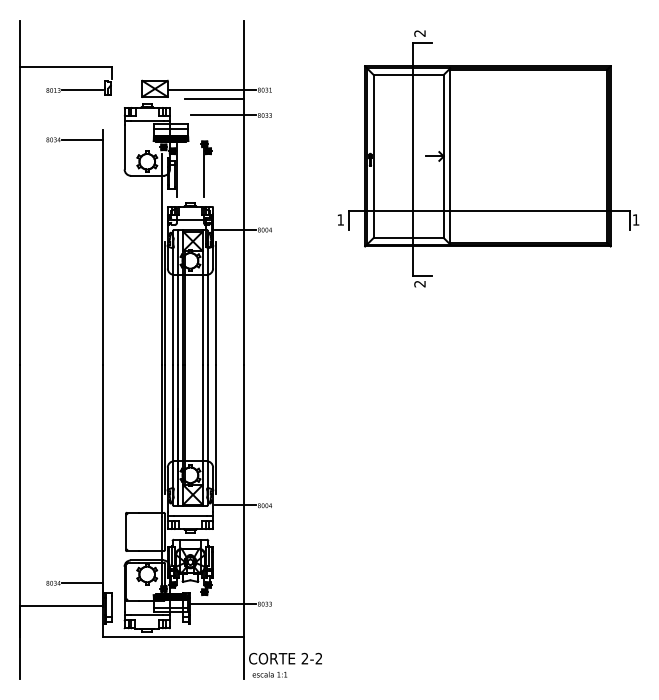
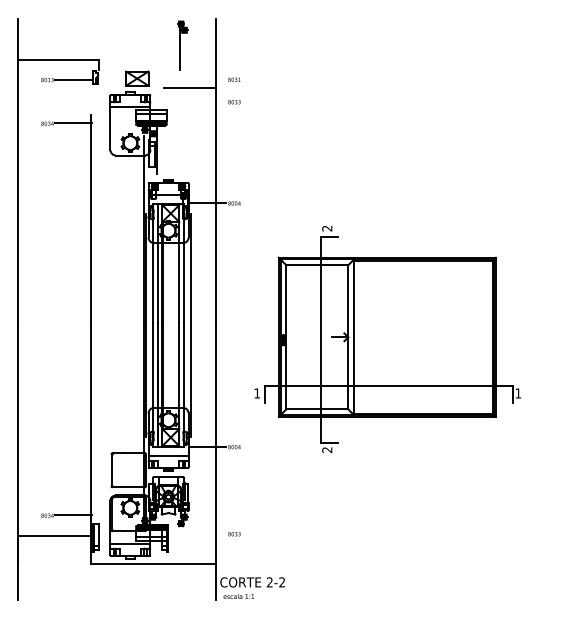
line: (211, 89) -> (187, 79), removed
line: (222, 115) -> (196, 102), removed
part: (488, 158) -> (387, 339), moved
part: (206, 168) -> (182, 45), moved
line: (222, 603) -> (196, 533), removed

